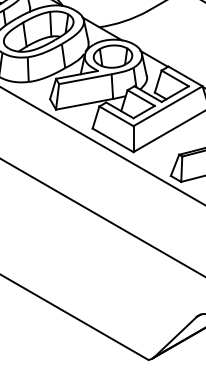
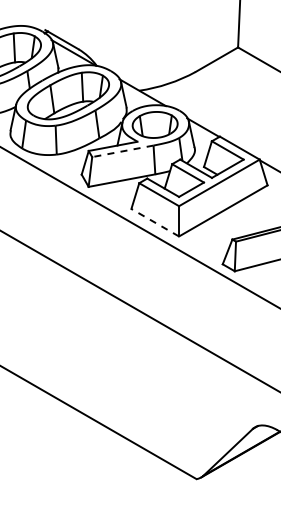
line: (85, 79) -> (122, 151), solid -> dashed
line: (113, 140) -> (155, 222), solid -> dashed

